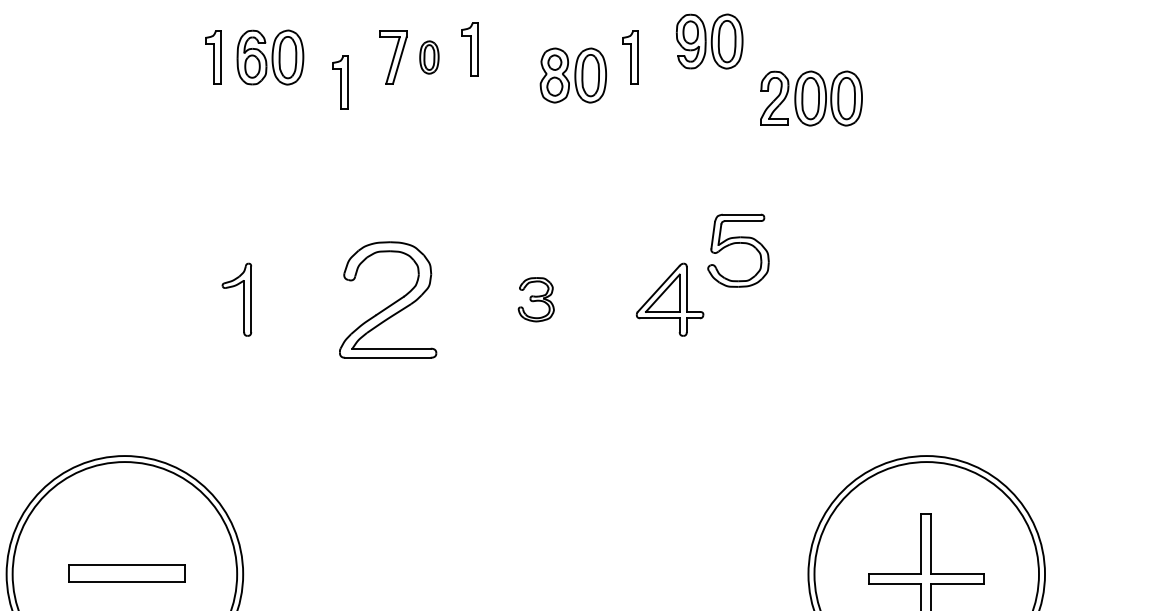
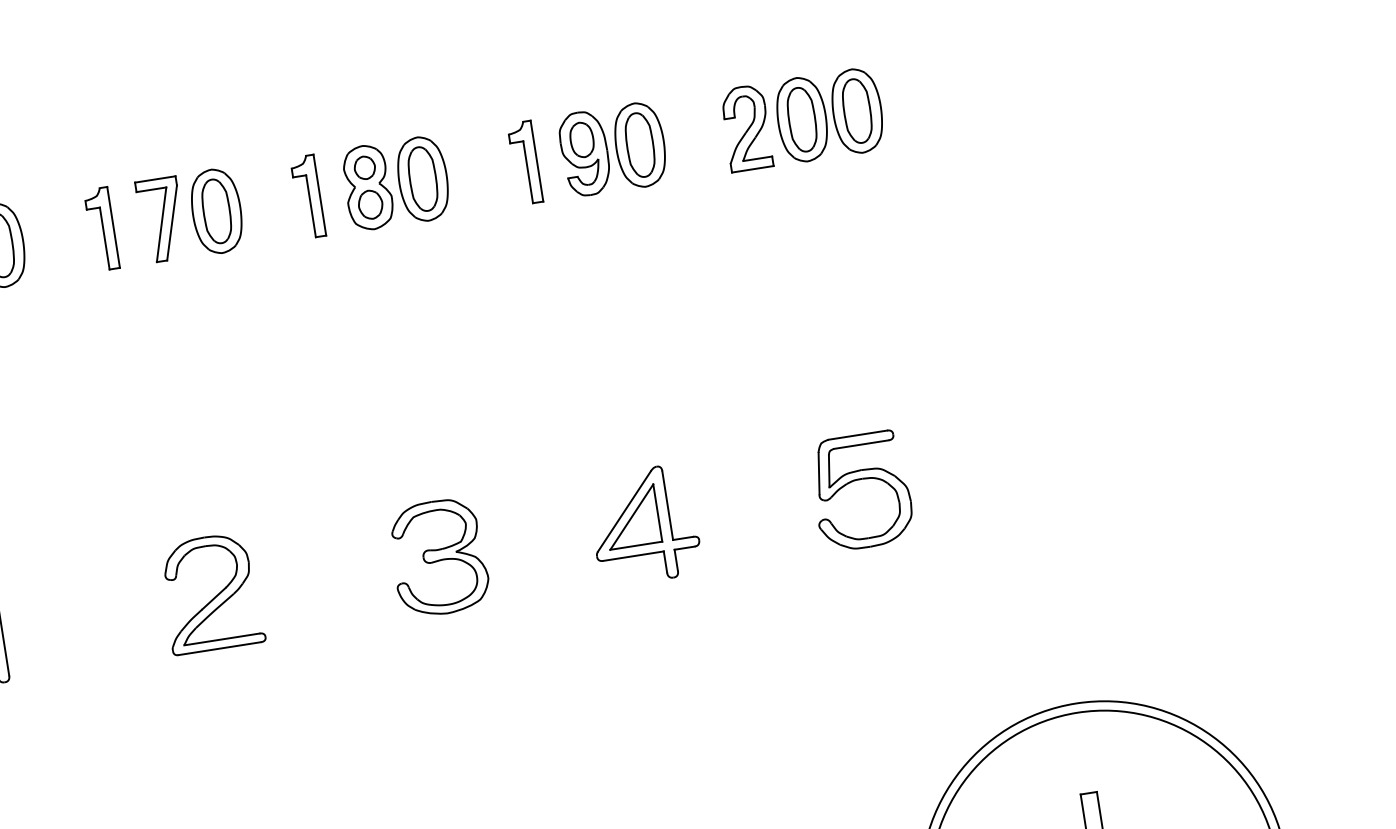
part: (709, 41) -> (612, 149), moved
part: (469, 49) -> (307, 197), moved
part: (429, 57) -> (216, 211), size x1.67
part: (572, 75) -> (395, 183), moved
part: (340, 82) -> (101, 229), moved
part: (811, 98) -> (803, 119), moved
part: (738, 243) -> (859, 480), moved
part: (387, 299) -> (210, 592), size x0.62
part: (536, 299) -> (439, 557), size x1.67

